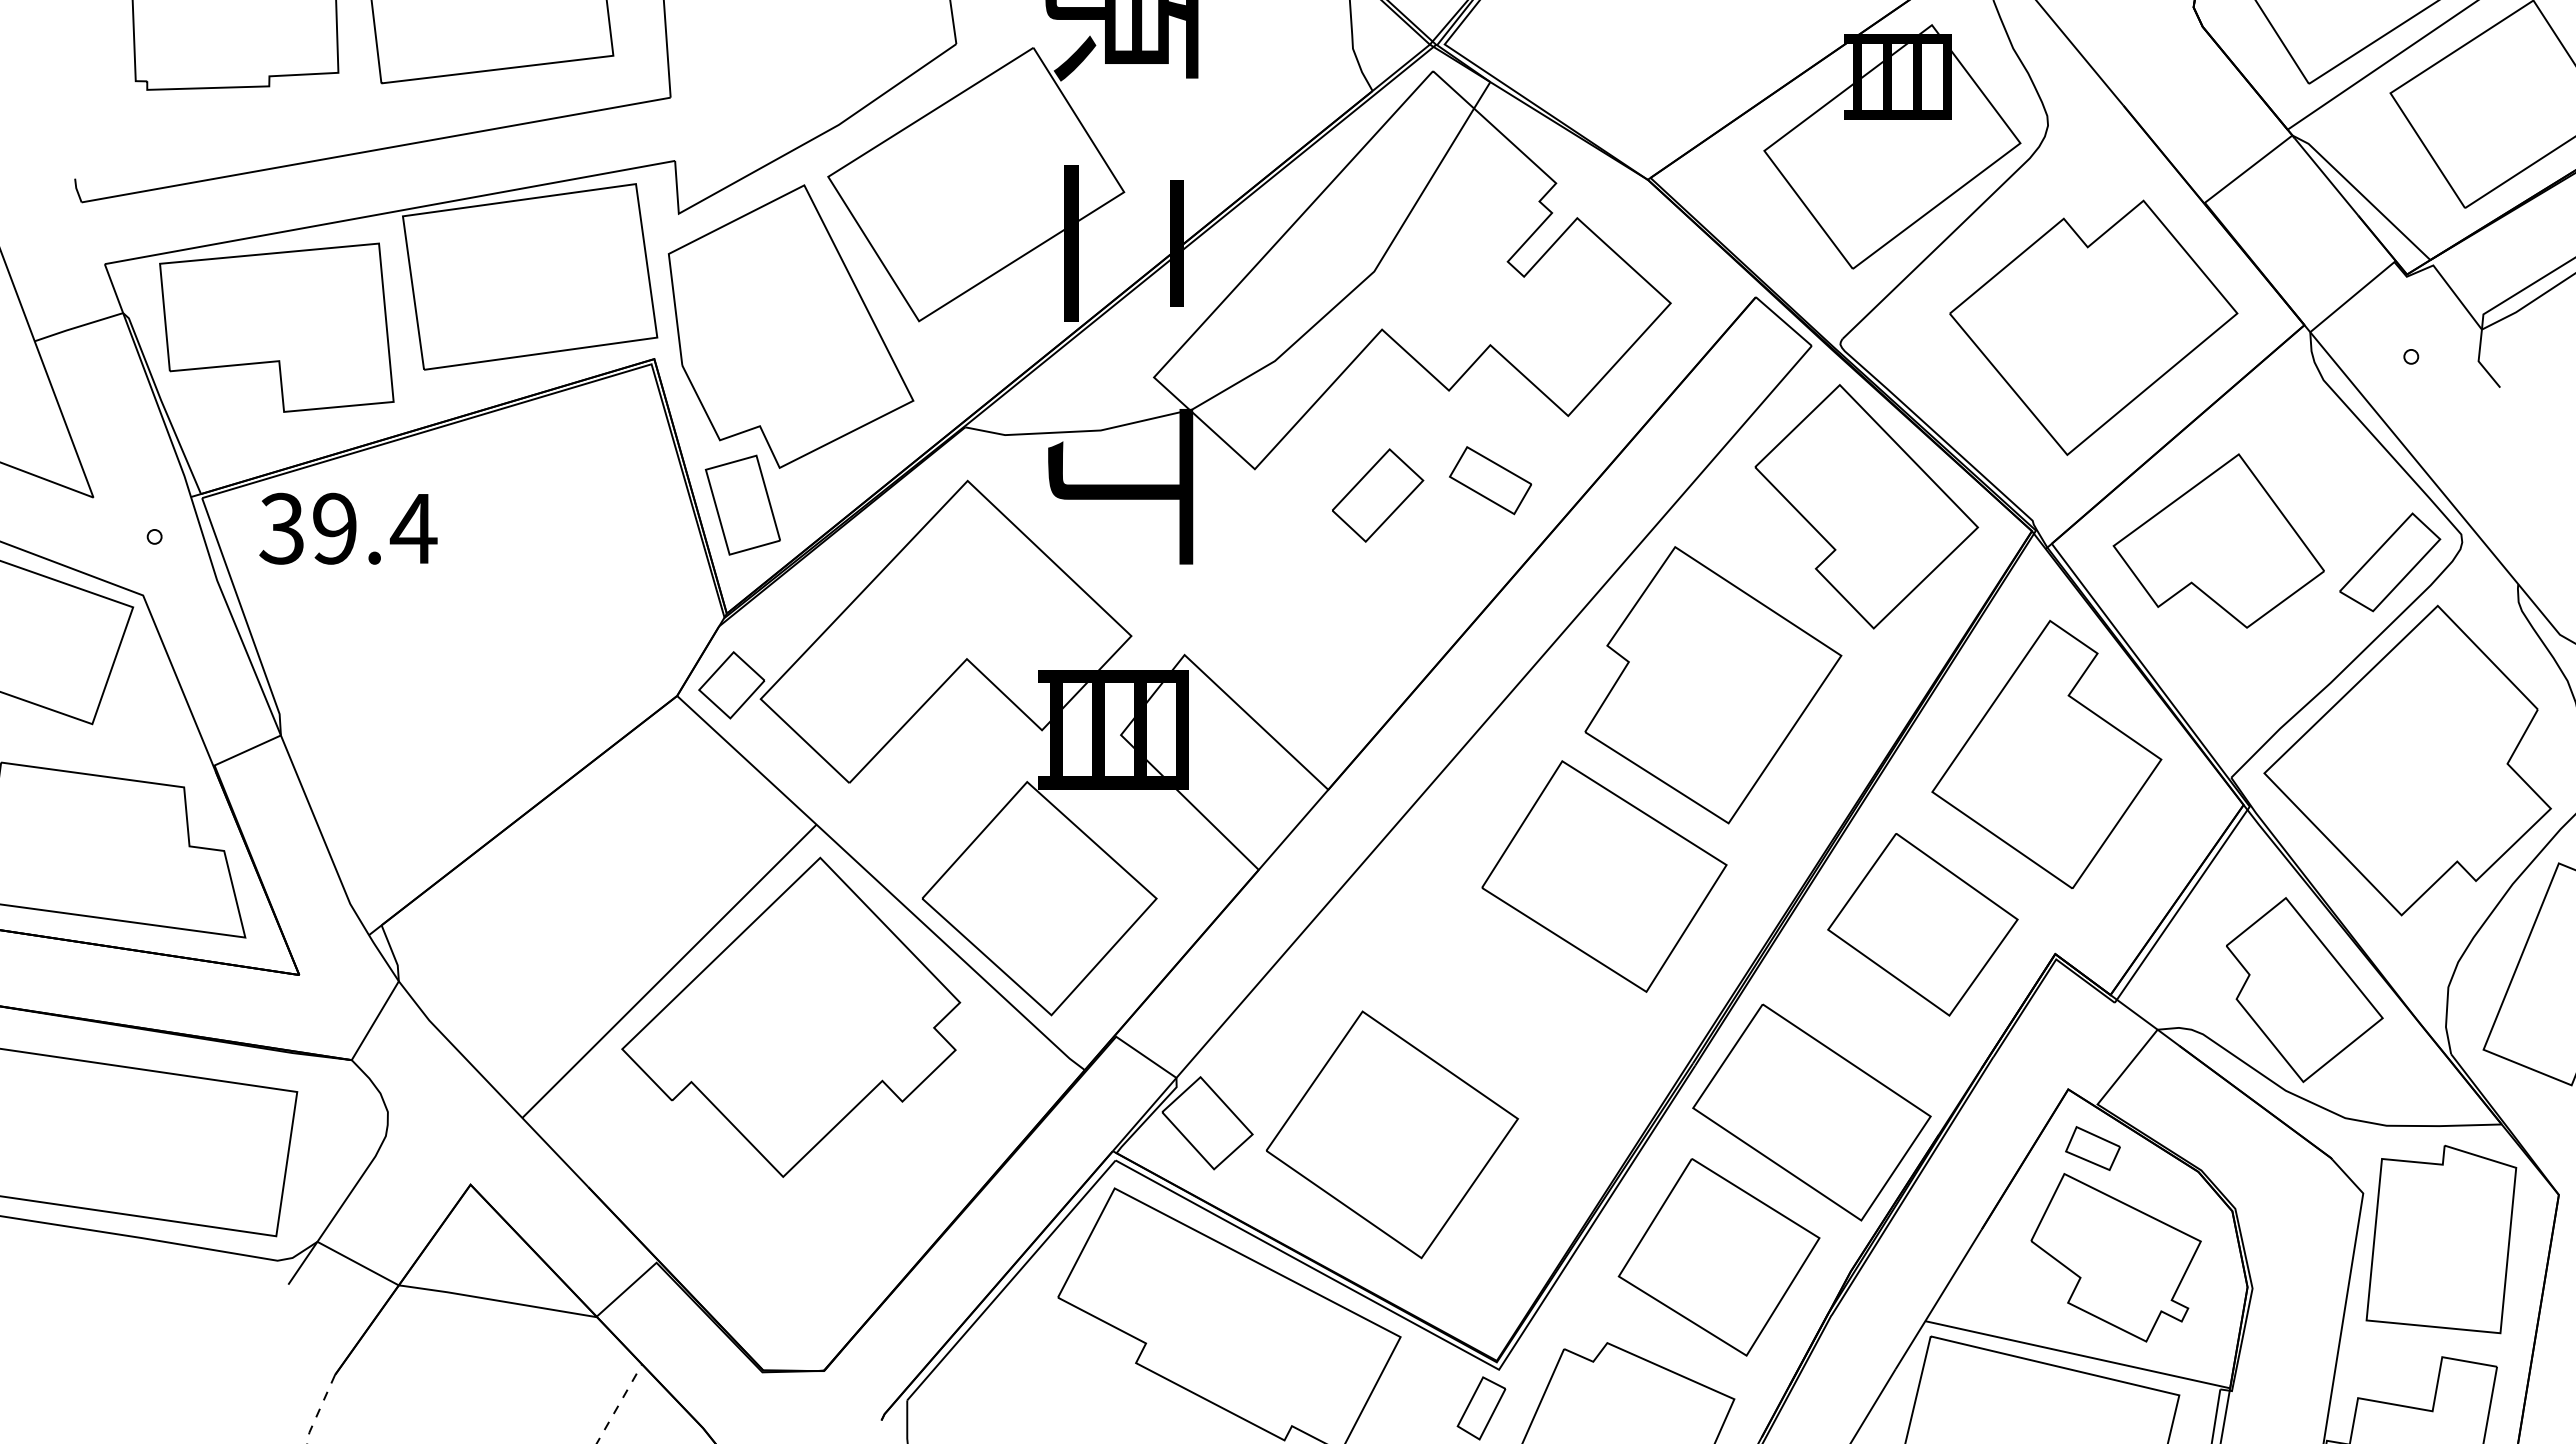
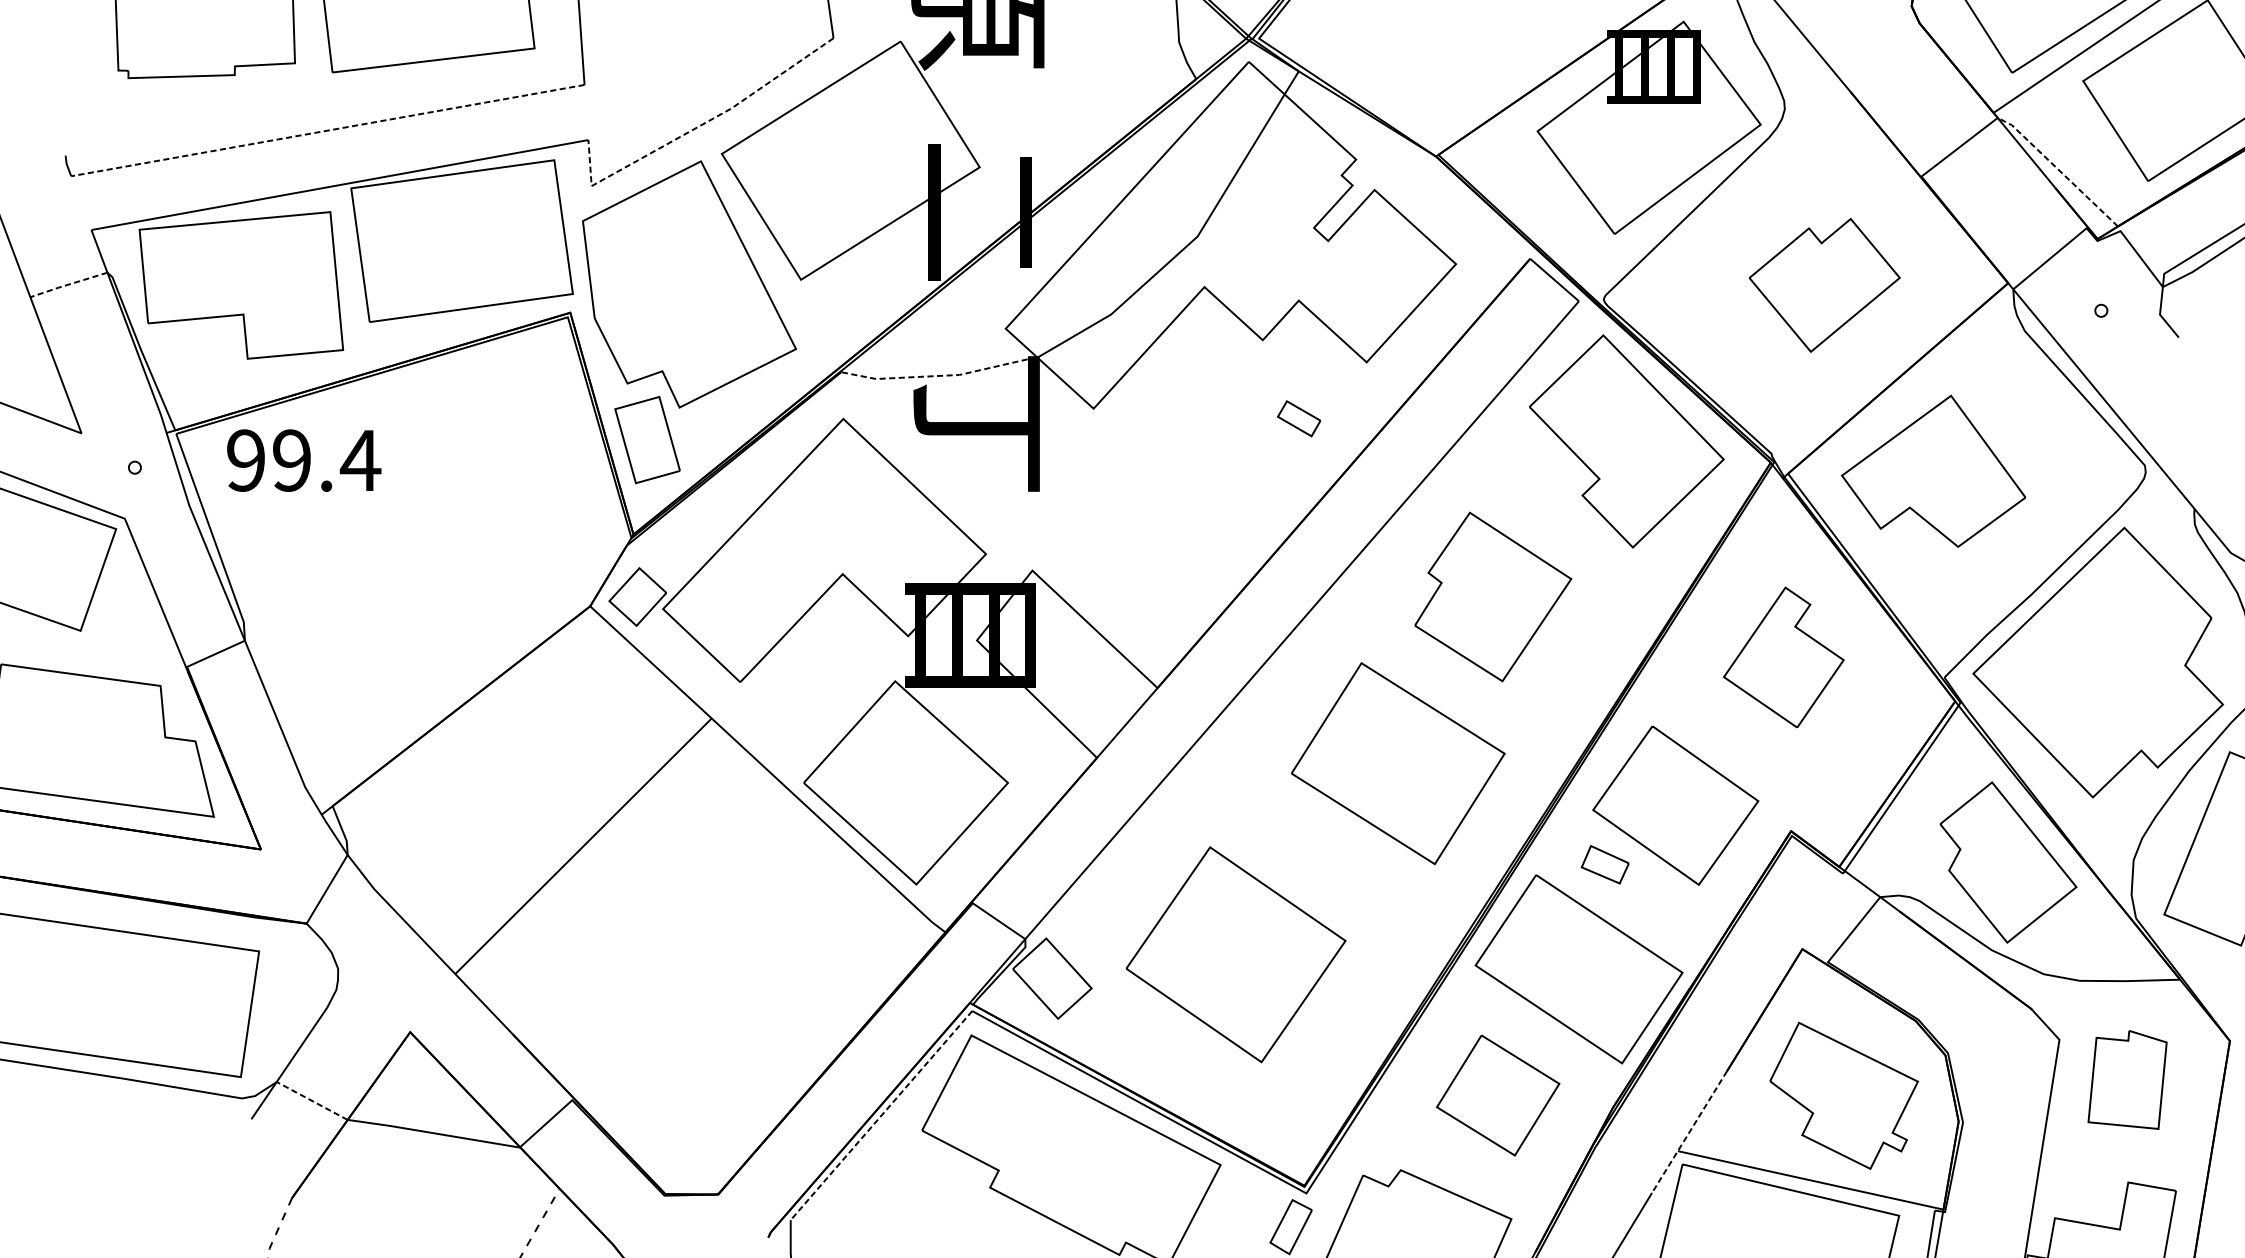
line: (797, 147) -> (695, 128), solid -> dashed
line: (375, 150) -> (327, 130), solid -> dashed
line: (2361, 194) -> (2057, 169), solid -> dashed
line: (77, 327) -> (67, 285), solid -> dashed
part: (2093, 327) -> (1824, 285), size x0.6
line: (1077, 431) -> (939, 375), solid -> dashed
part: (1490, 480) -> (1298, 418), size x0.6
part: (1378, 495) -> (1201, 431), removed
text: (281, 528) -> (245, 460), 39.4 -> 99.4
part: (2390, 562) -> (2083, 490), removed
part: (1713, 685) -> (1493, 597), size x0.7
part: (2046, 754) -> (1783, 657), size x0.6
part: (791, 1016) -> (689, 885), removed
part: (1391, 1134) -> (1235, 954), moved
part: (2092, 1148) -> (1604, 864), moved
part: (2441, 1239) -> (2127, 1079), size x0.6
part: (1718, 1257) -> (1497, 1095), size x0.7
line: (357, 1263) -> (311, 1100), solid -> dashed
line: (1011, 1280) -> (881, 1115), solid -> dashed
line: (1938, 1299) -> (1689, 1132), solid -> dashed

